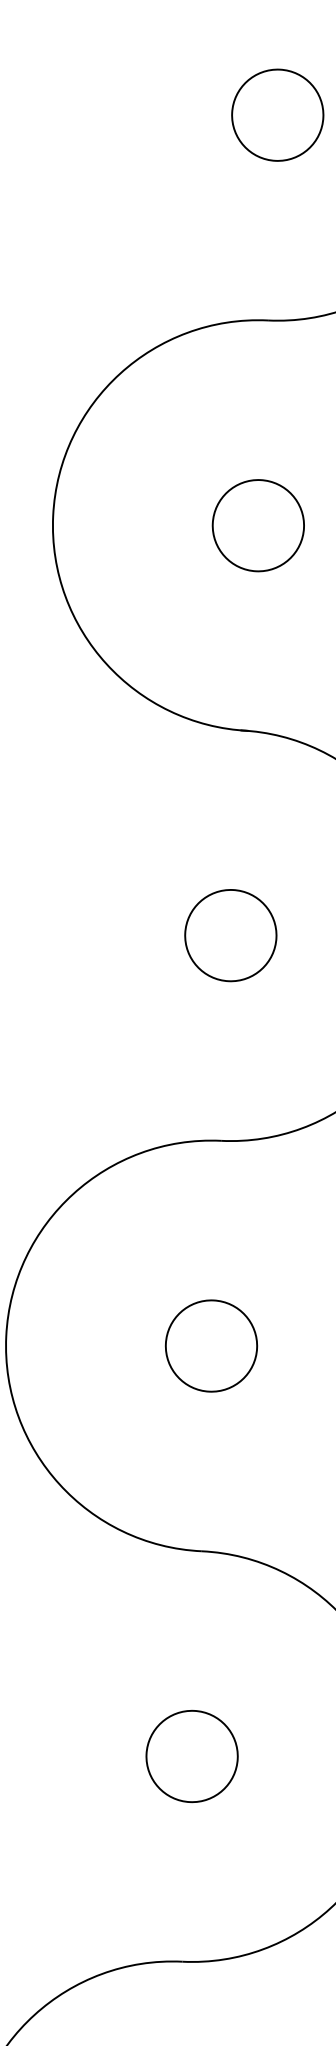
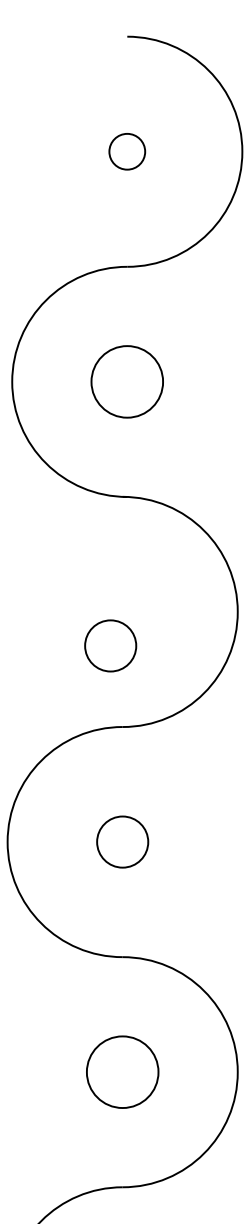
circle: (276, 114) -> (126, 151), size x0.7
circle: (257, 524) -> (126, 381), size x1.4
circle: (230, 934) -> (110, 645), moved
circle: (191, 1755) -> (122, 1071), size x1.4

